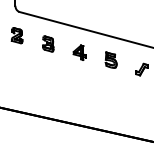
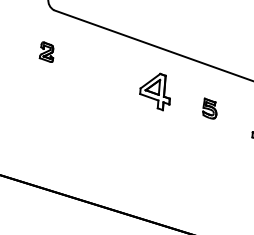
part: (16, 35) -> (45, 51), size x0.7
part: (48, 43) -> (101, 70), removed
part: (79, 52) -> (155, 90), size x1.4
part: (110, 59) -> (209, 107), size x0.7

